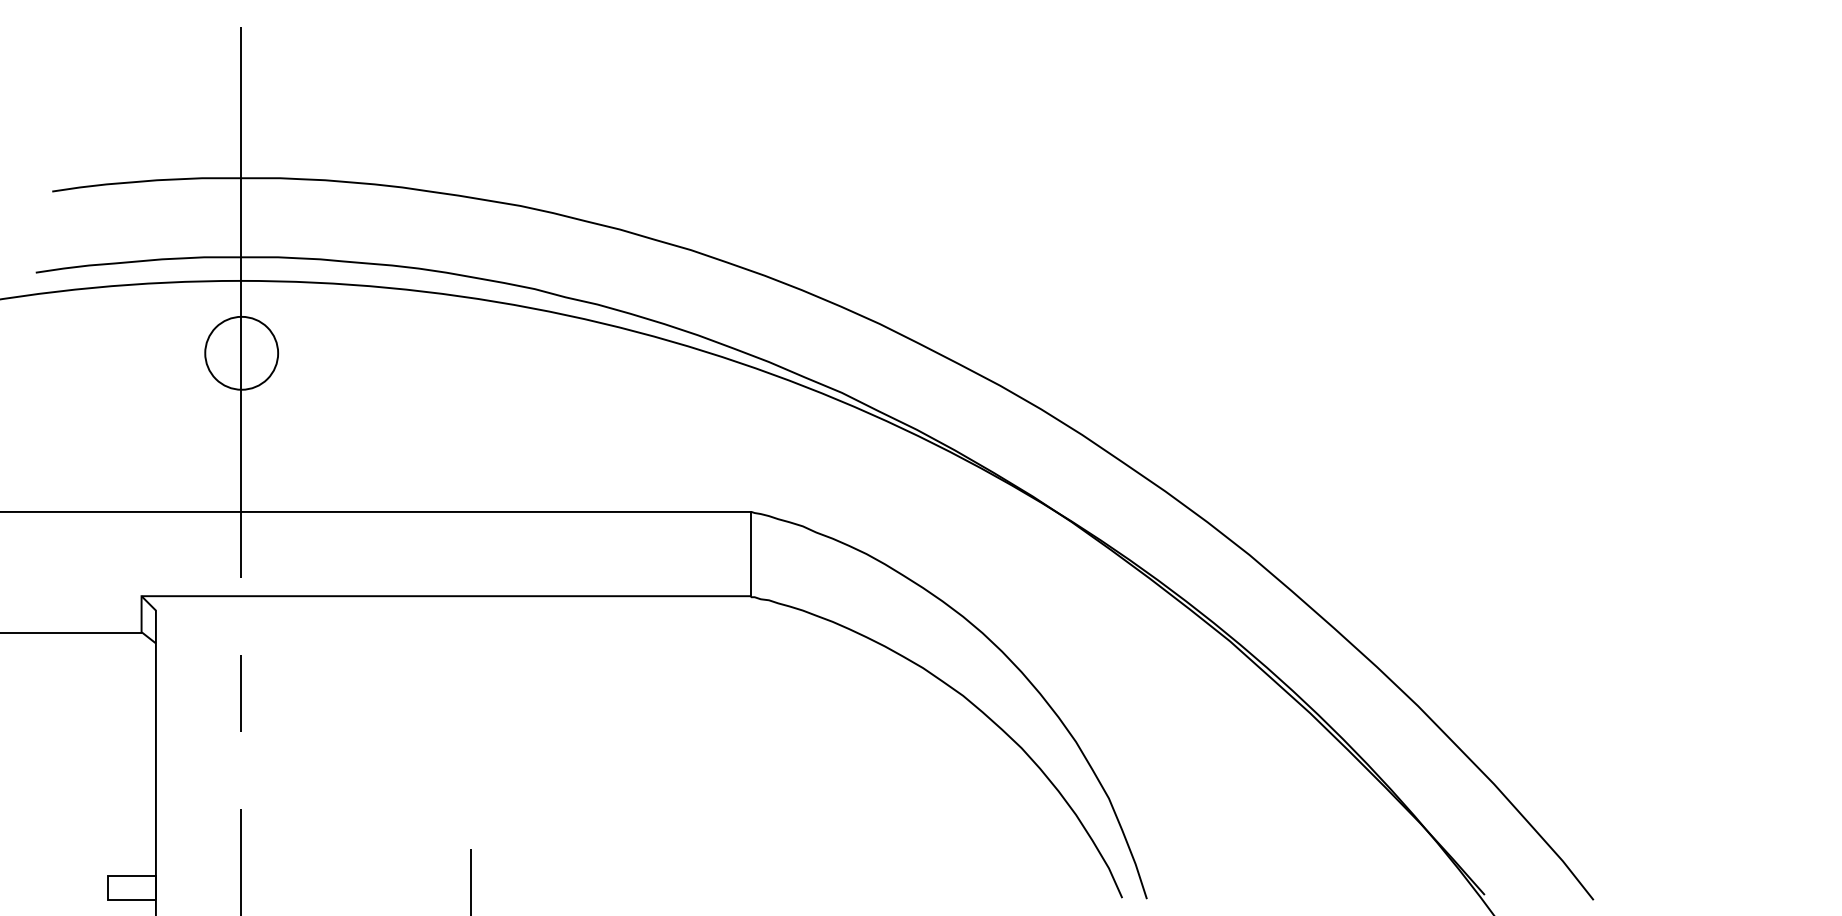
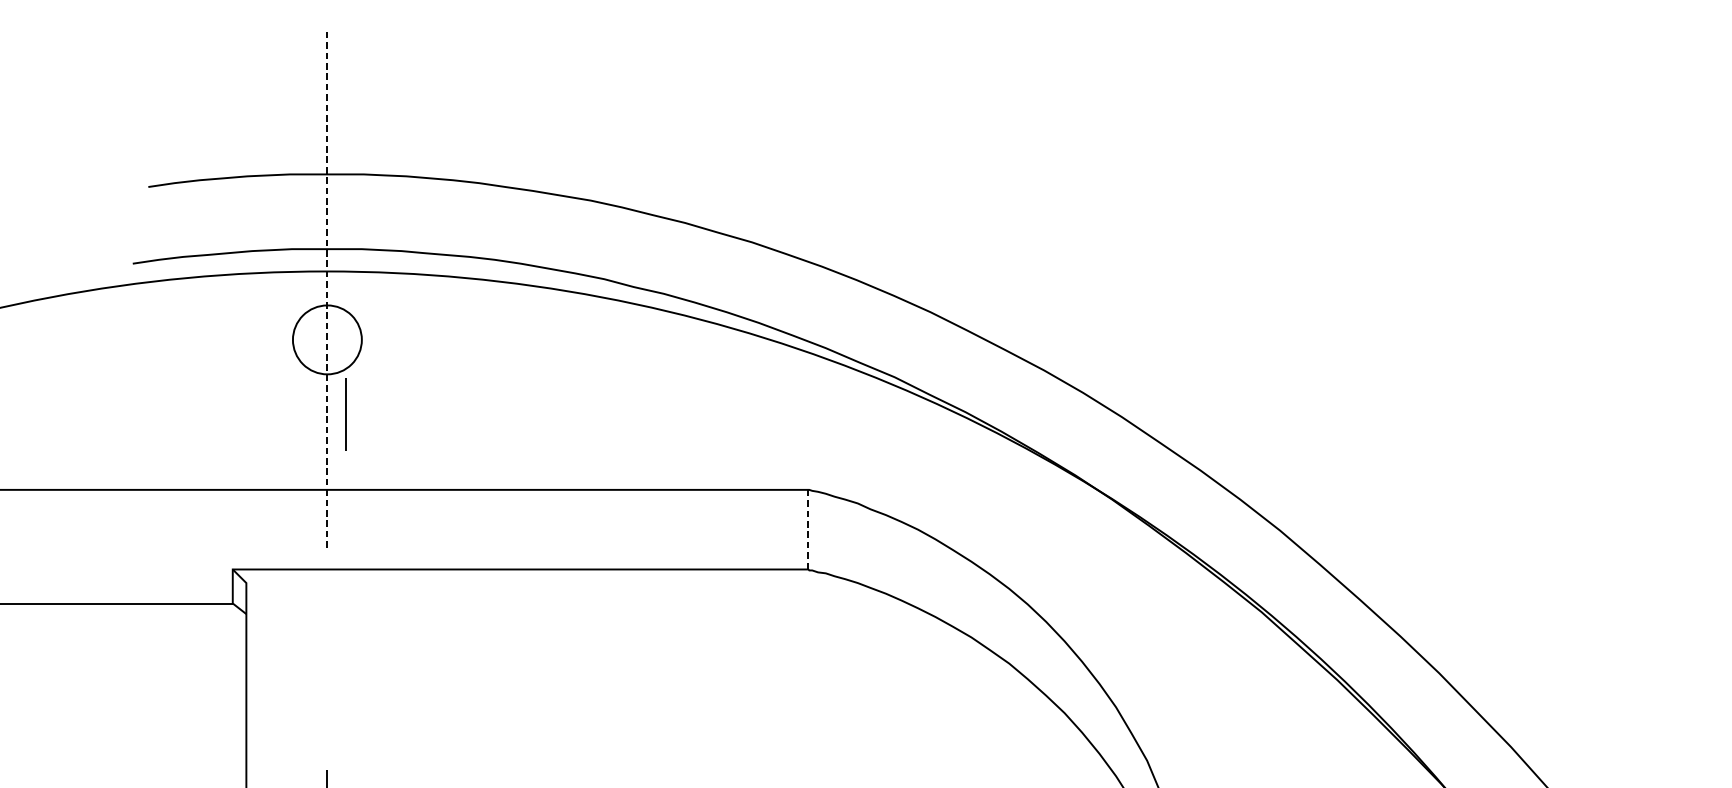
line: (241, 302) -> (327, 291), solid -> dashed
line: (750, 554) -> (808, 530), solid -> dashed
line: (240, 693) -> (345, 414), moved

